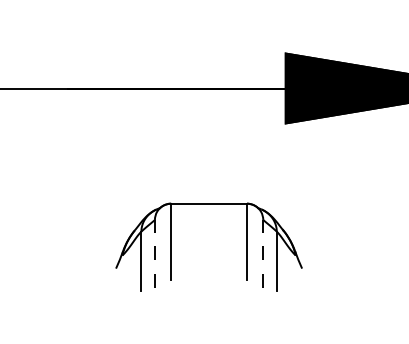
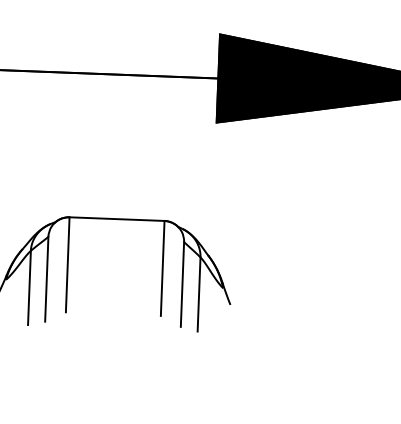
line: (154, 253) -> (46, 278), dashed -> solid
line: (263, 253) -> (182, 284), dashed -> solid

